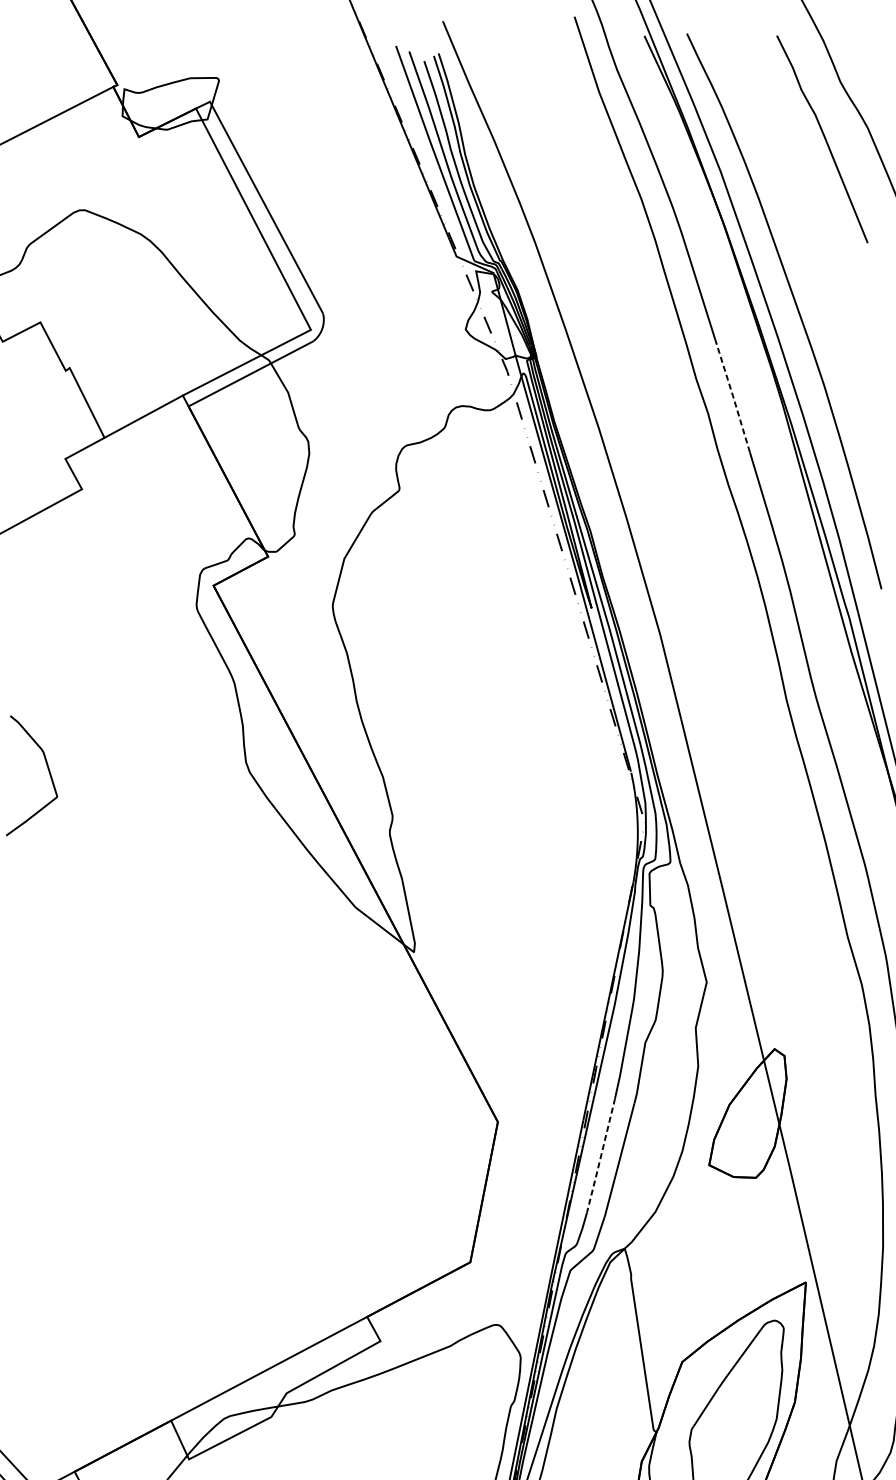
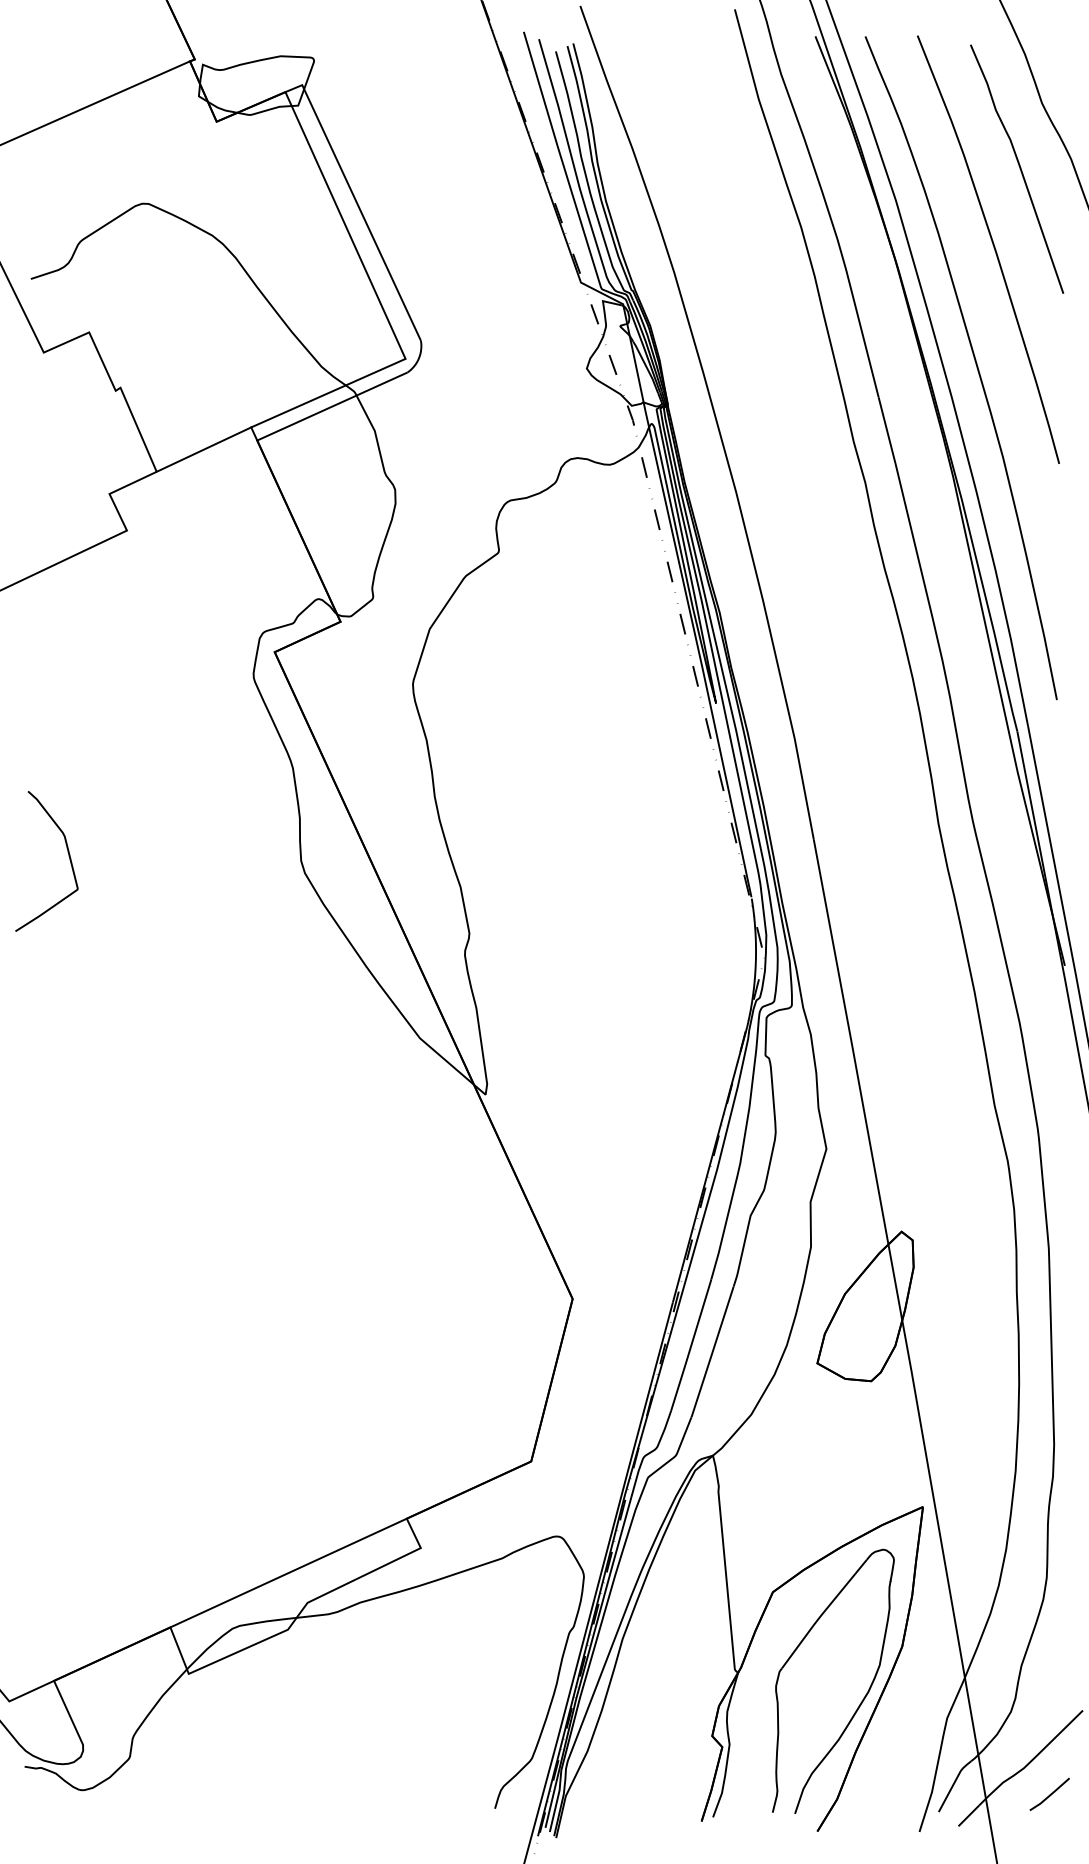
curve: (806, 207) -> (993, 248), added
line: (732, 396) -> (895, 464), dashed -> solid
line: (601, 1155) -> (691, 1345), dashed -> solid

